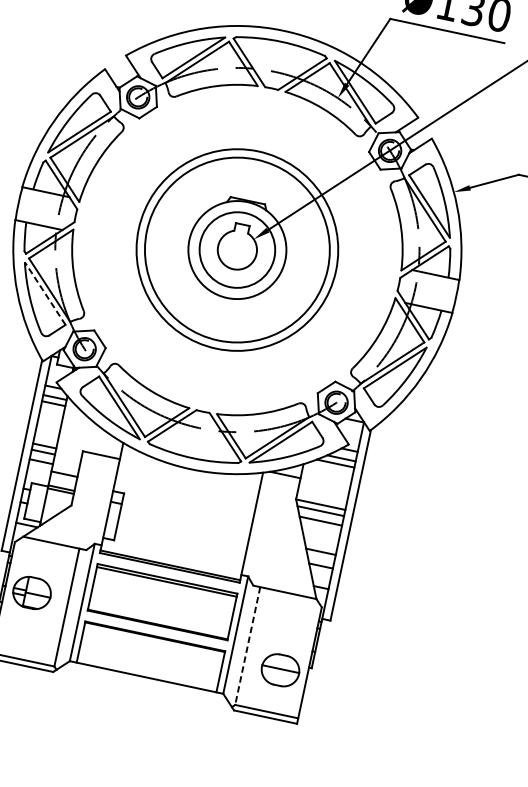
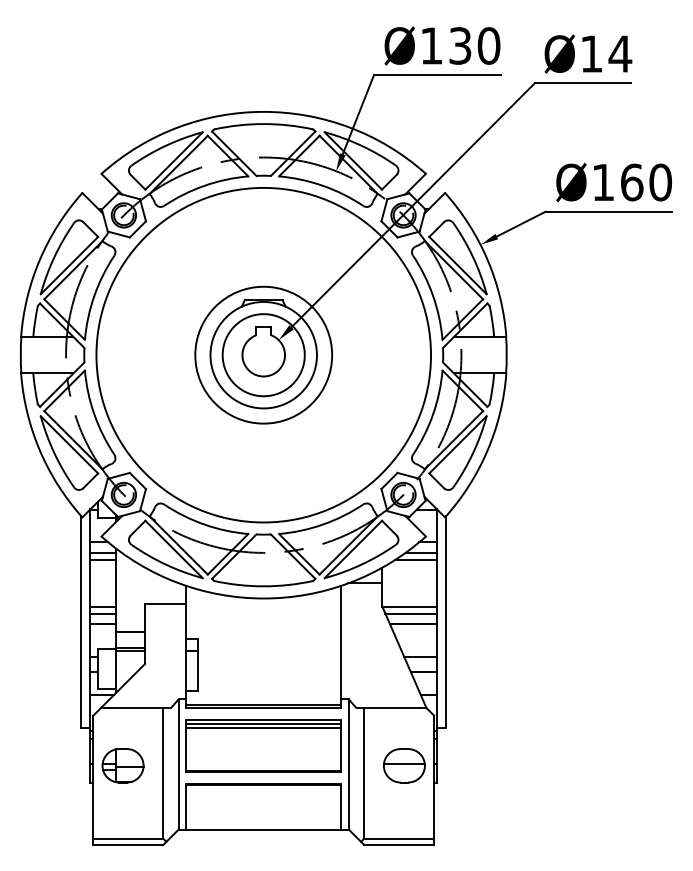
circle: (237, 249) -> (263, 354), size x0.62
circle: (237, 249) -> (263, 354), size x1.67
line: (45, 293) -> (69, 444), dashed -> solid
line: (165, 586) -> (263, 728), added
line: (248, 646) -> (364, 773), dashed -> solid
part: (280, 670) -> (404, 765), moved

